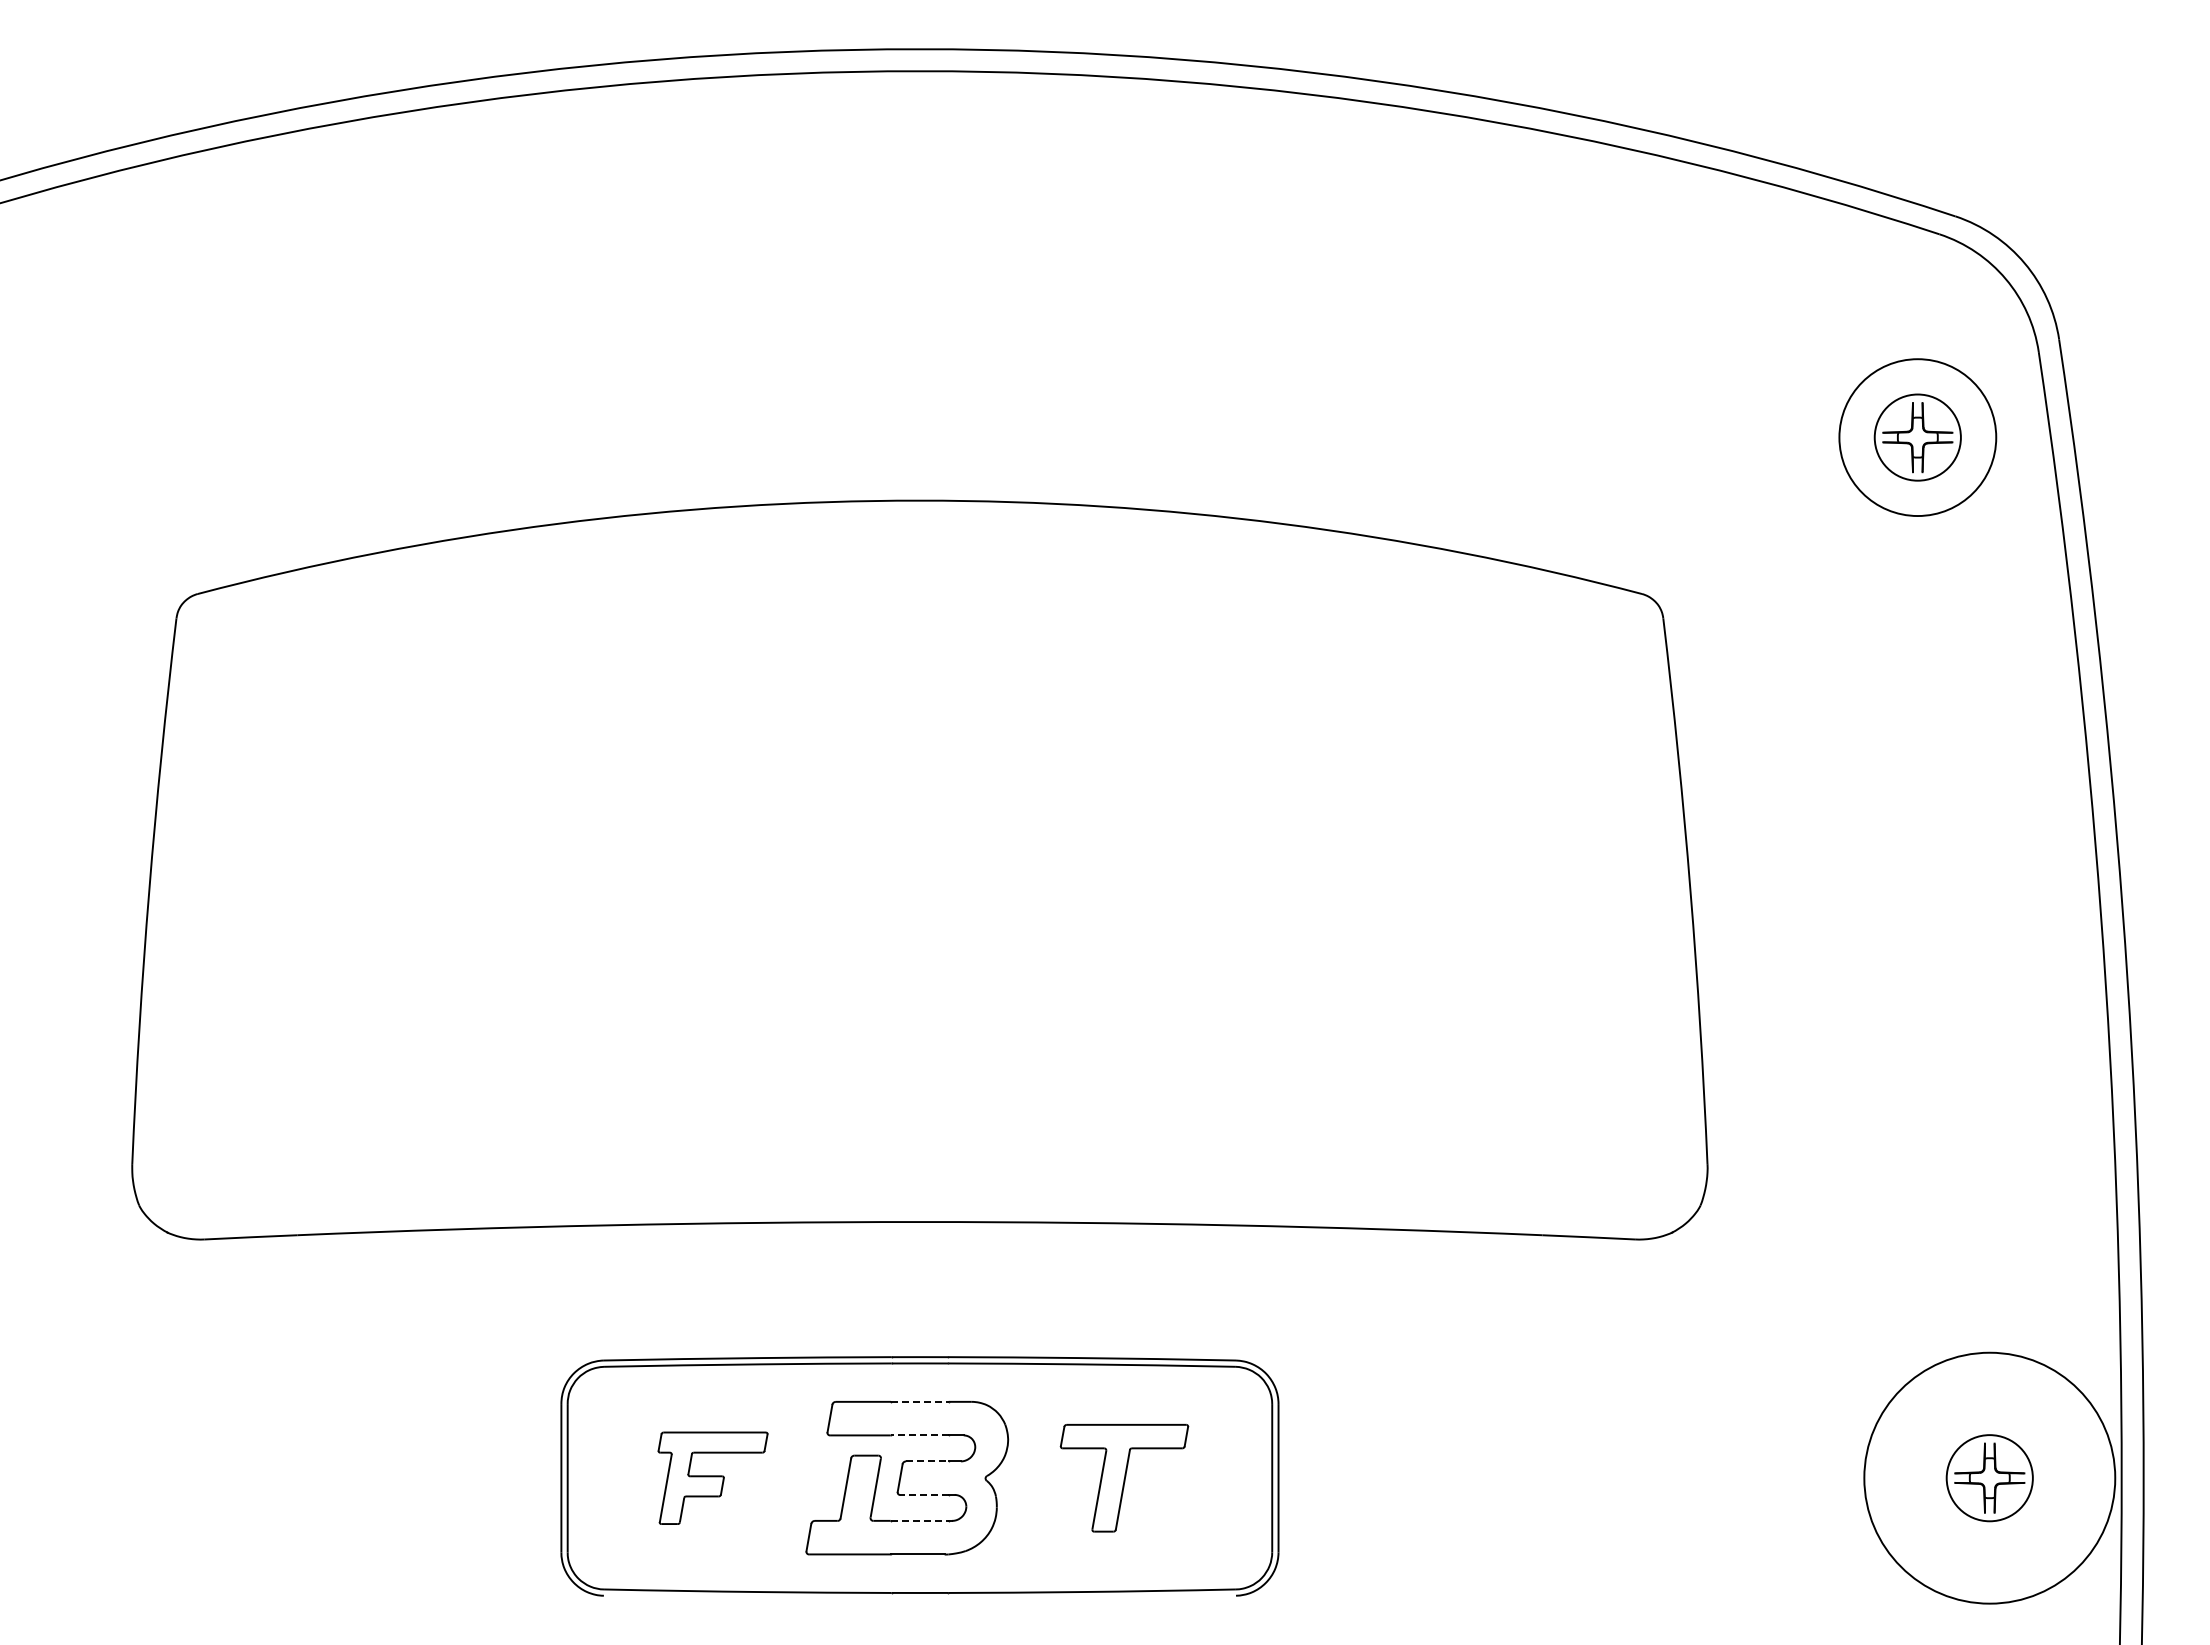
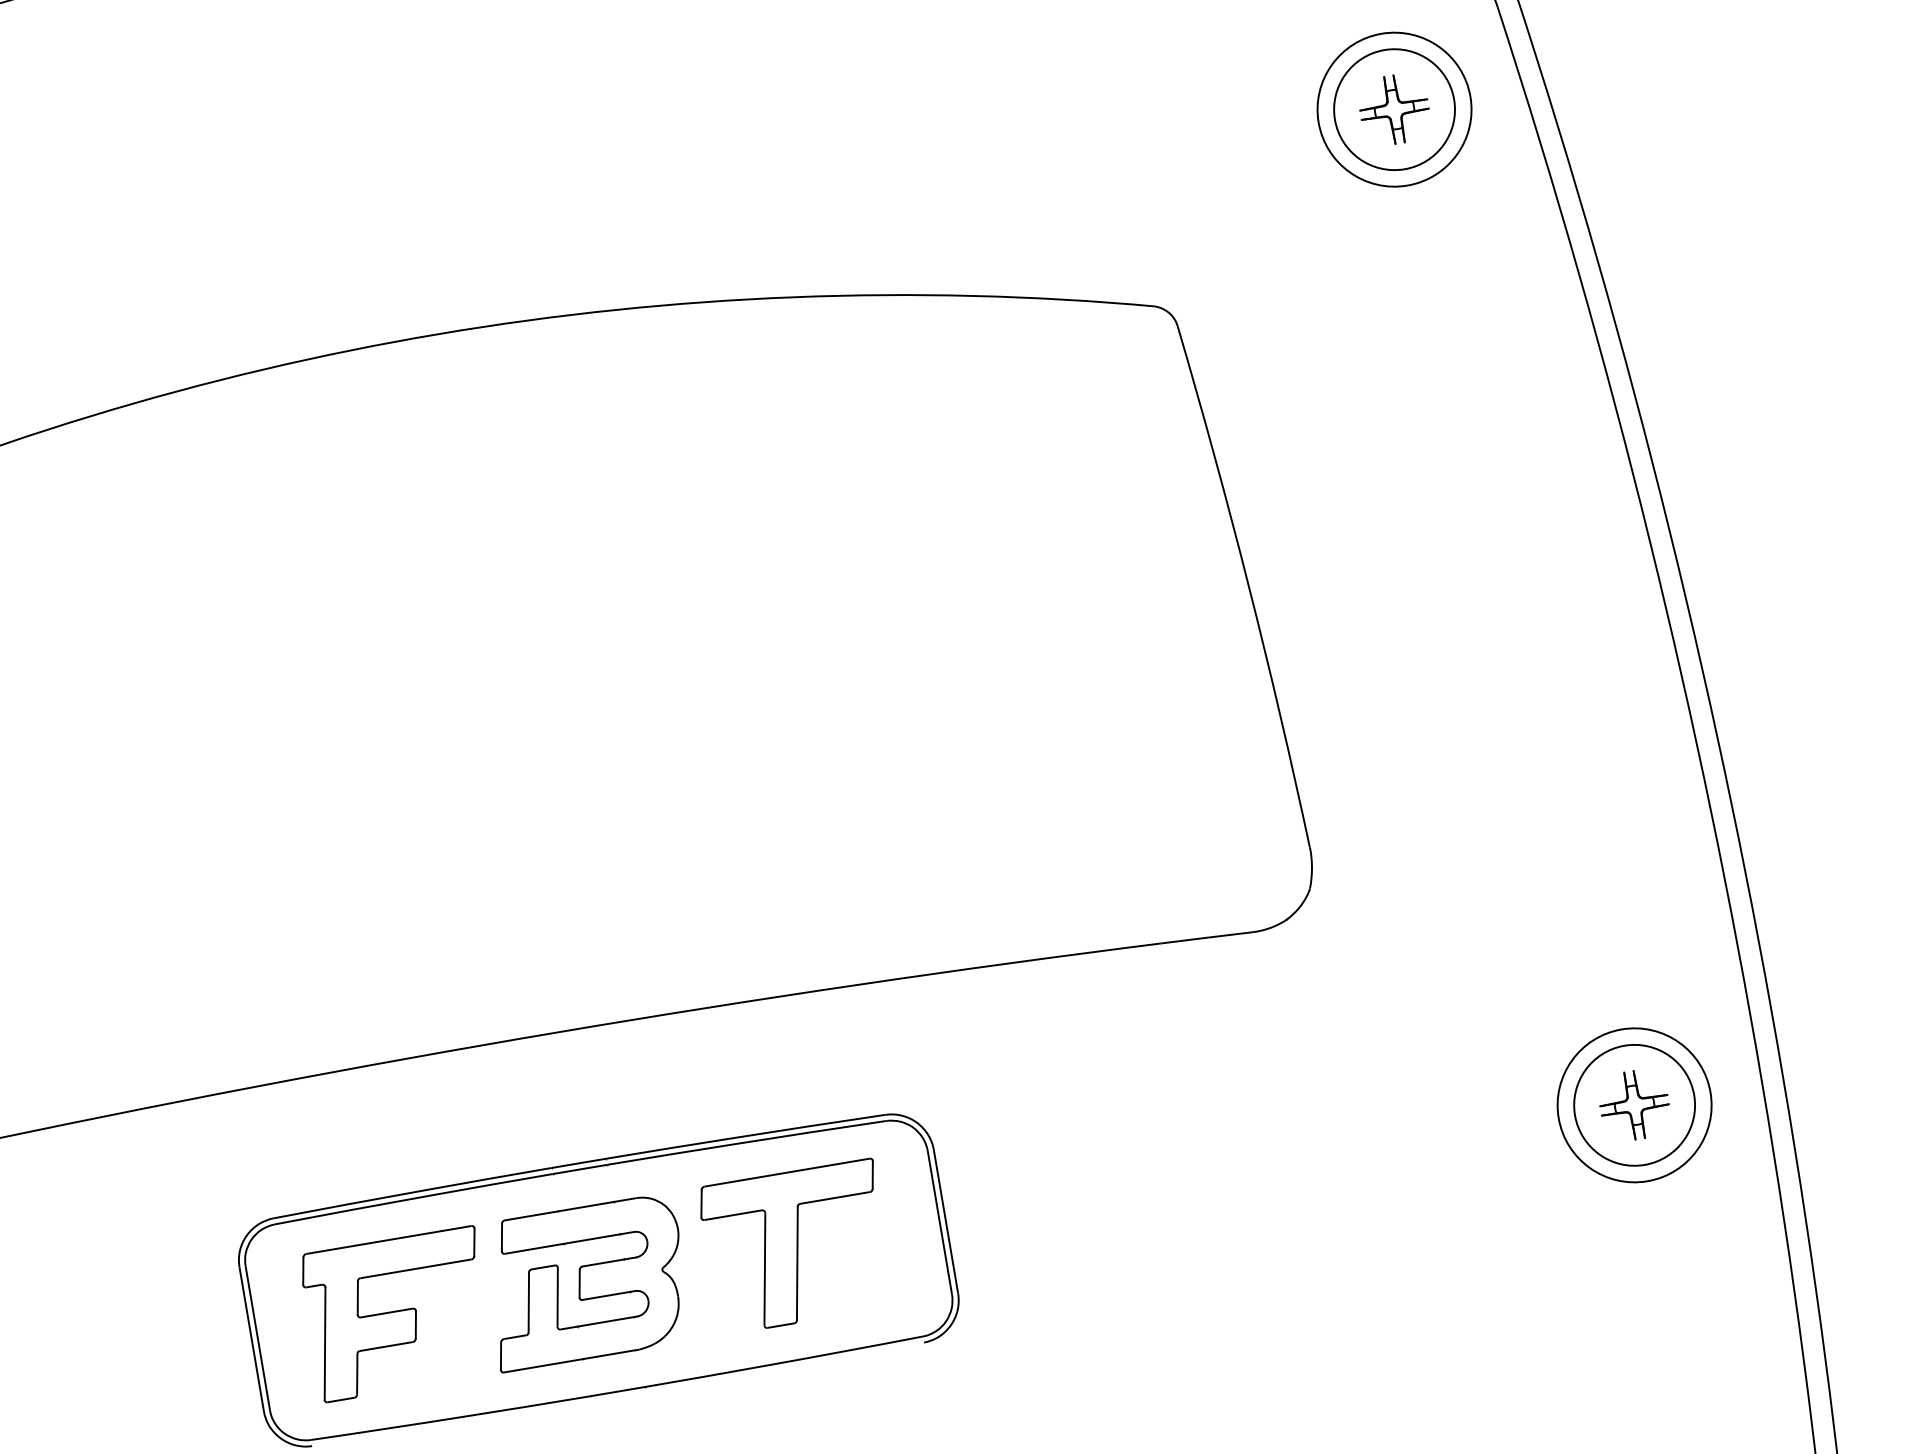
circle: (1917, 437) -> (1394, 109), size x1.43
line: (919, 1401) -> (585, 1206), dashed -> solid
line: (919, 1435) -> (591, 1239), dashed -> solid
line: (927, 1461) -> (603, 1263), dashed -> solid
circle: (1989, 1477) -> (1634, 1104), size x0.62
circle: (1989, 1477) -> (1634, 1104), size x1.43
part: (712, 1478) -> (398, 1314), size x1.67
part: (1124, 1478) -> (796, 1247), size x1.43
line: (924, 1494) -> (605, 1295), dashed -> solid
line: (920, 1520) -> (606, 1321), dashed -> solid

